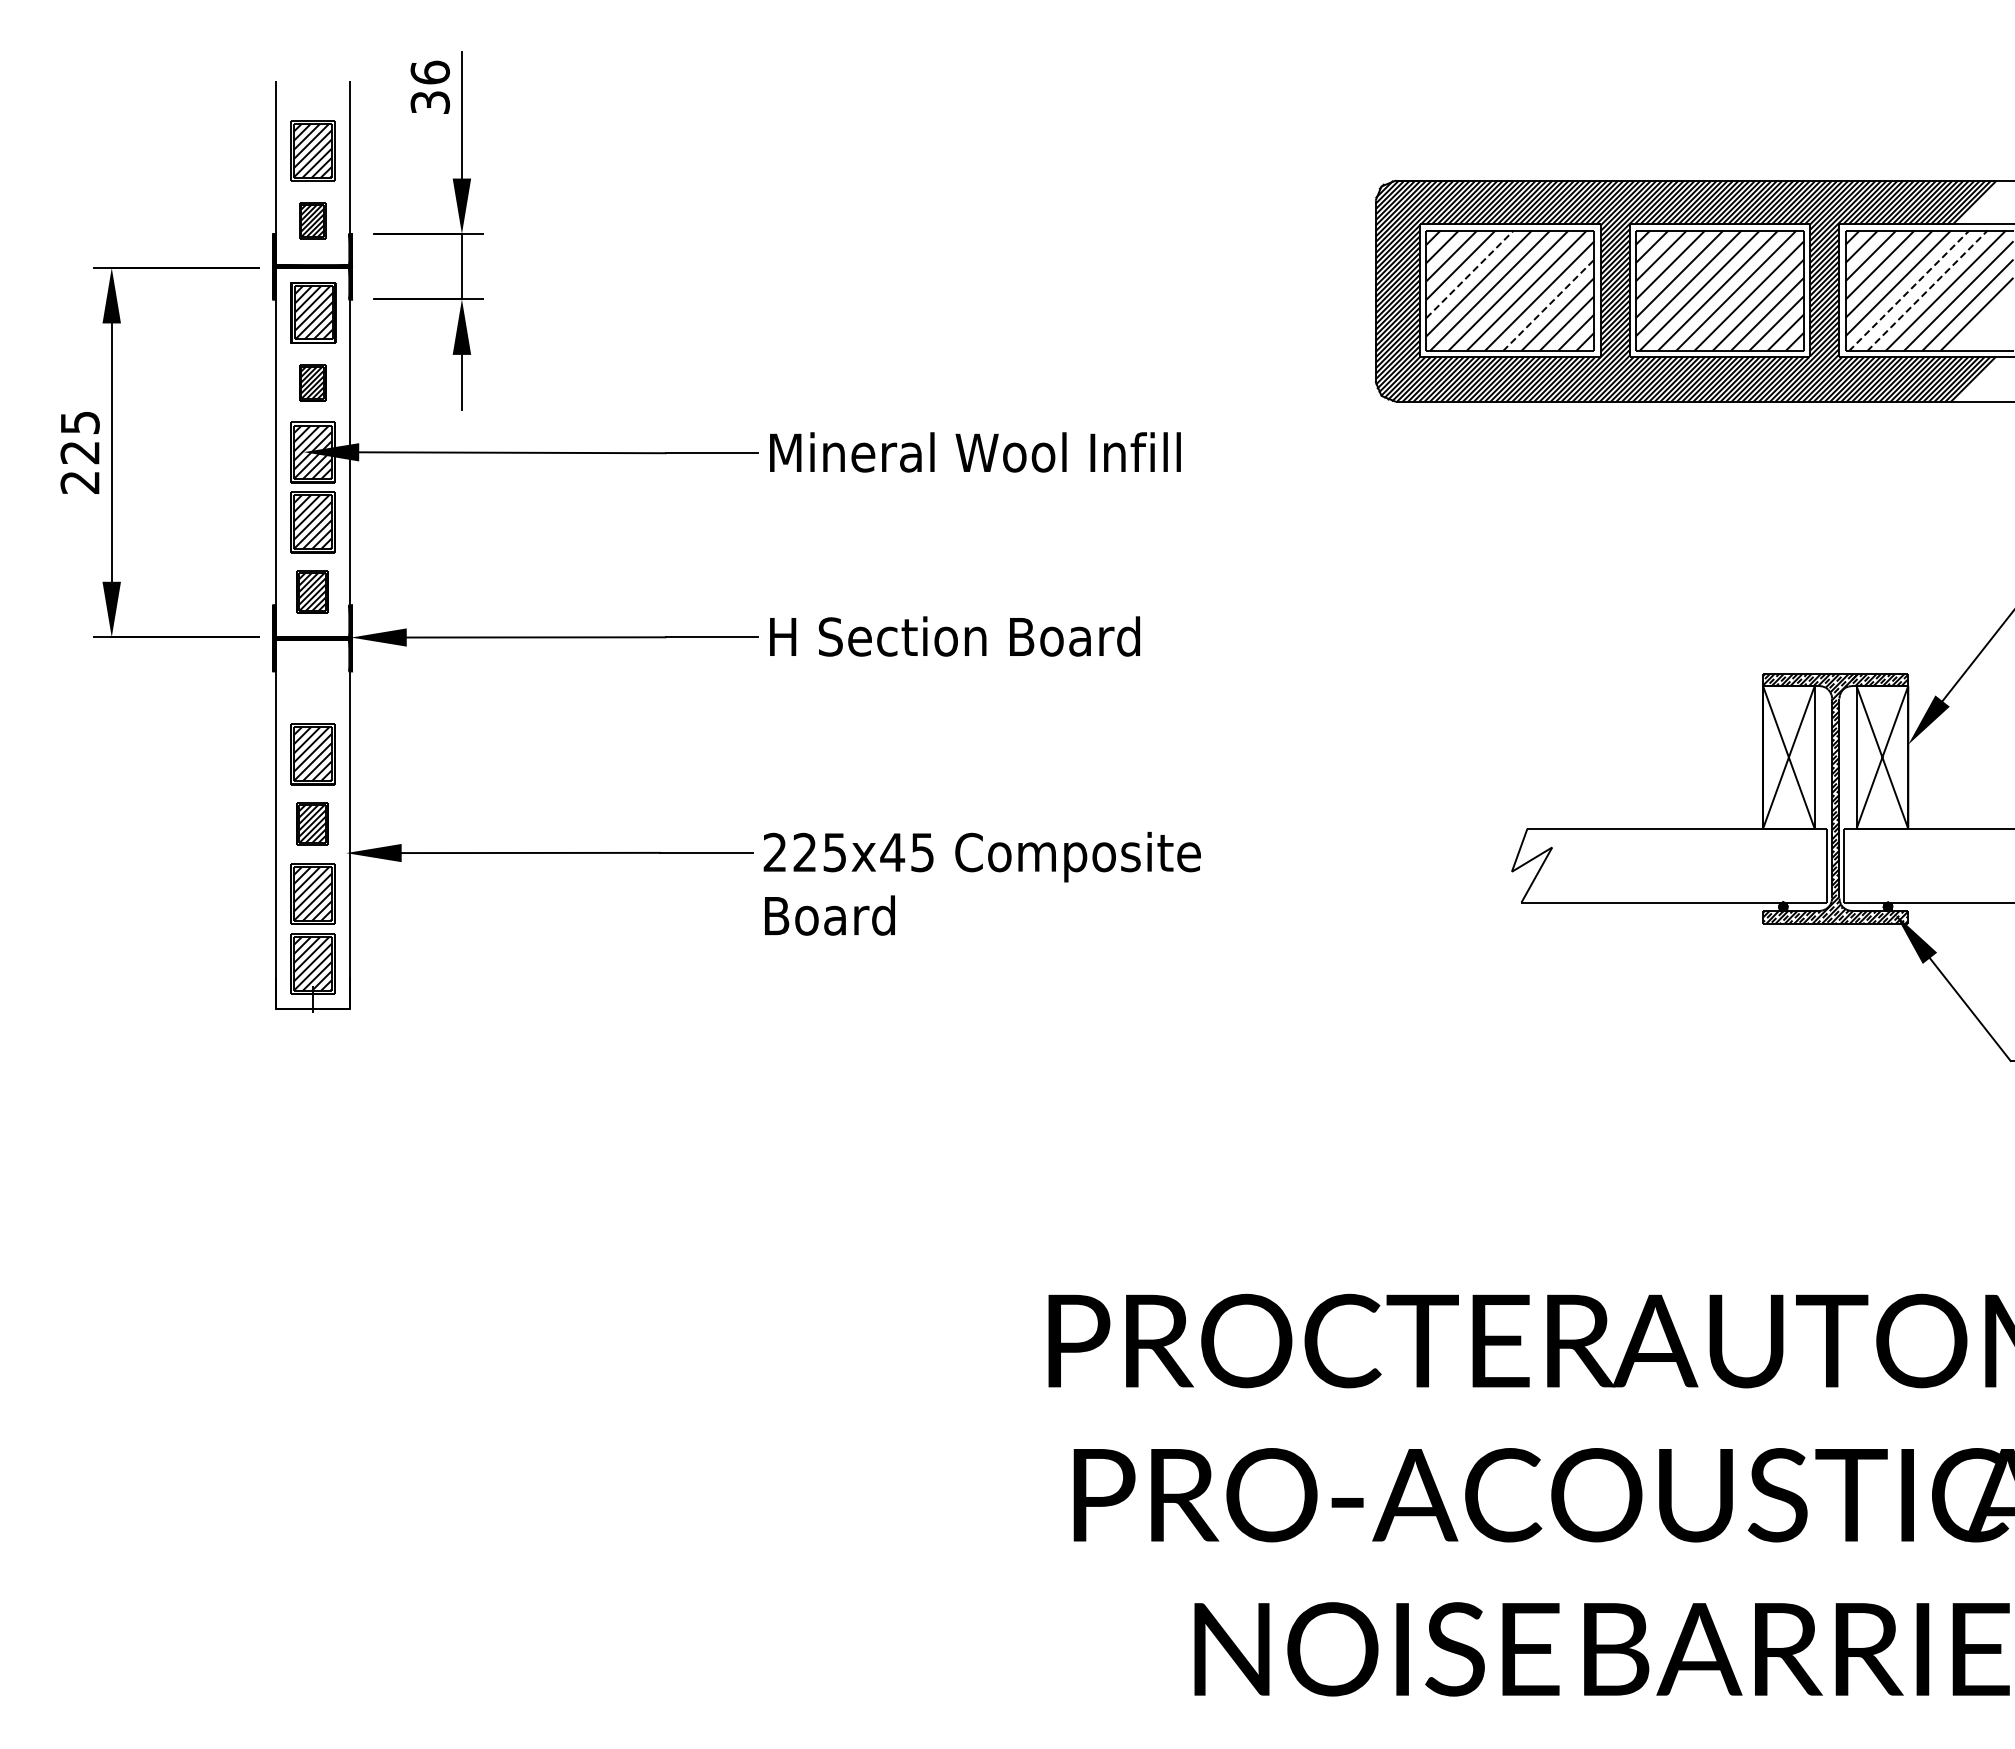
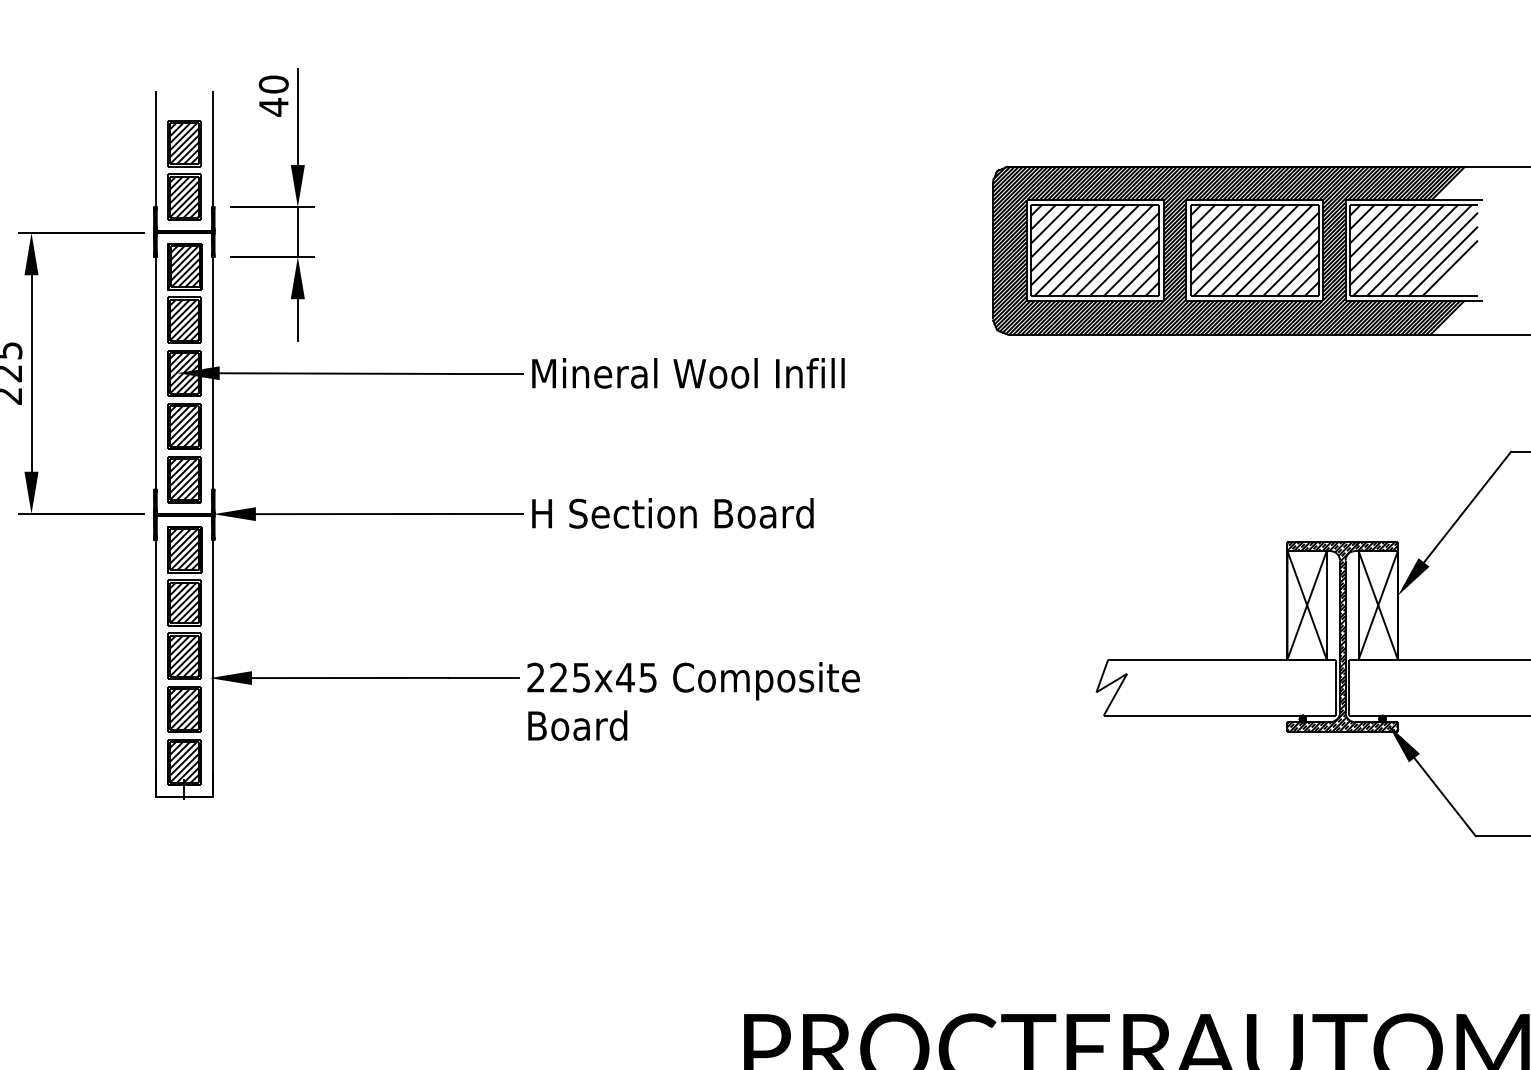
text: (429, 87) -> (273, 95), 36 -> 40
part: (312, 220) -> (184, 196), size x1.67
line: (1470, 274) -> (1064, 238), dashed -> solid
line: (1909, 290) -> (1398, 250), dashed -> solid
line: (1927, 290) -> (1412, 250), dashed -> solid
line: (1548, 305) -> (1124, 261), dashed -> solid
part: (312, 382) -> (184, 320), size x1.67
part: (312, 591) -> (184, 479), size x1.43
part: (313, 684) -> (184, 549), added
part: (312, 823) -> (184, 655), size x1.43

